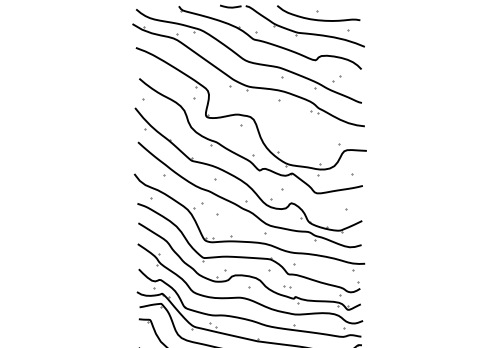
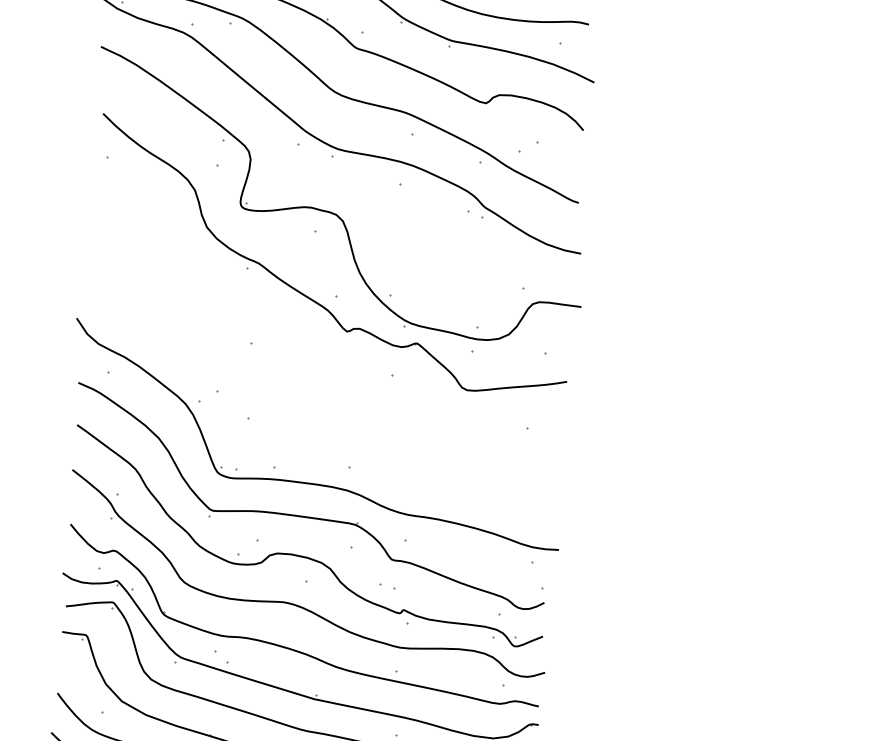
part: (248, 177) -> (321, 344), removed

